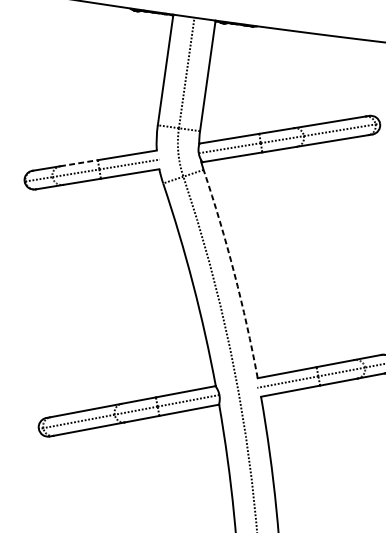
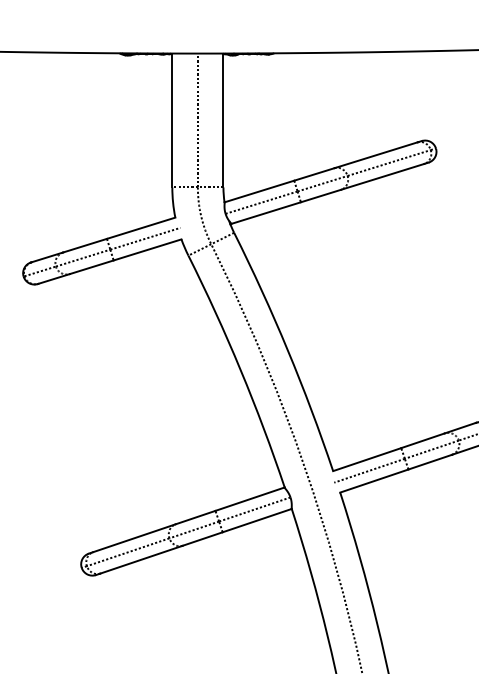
line: (79, 163) -> (85, 245), dashed -> solid
arc: (234, 273) -> (287, 350), dashed -> solid

